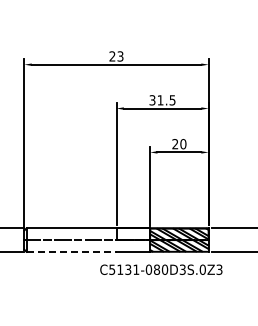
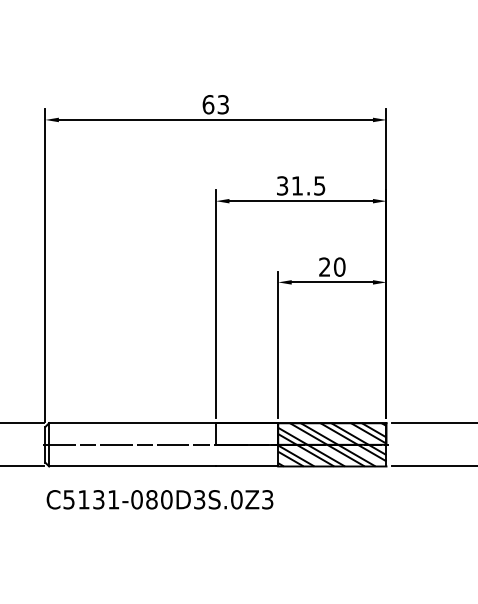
text: (112, 56) -> (208, 104), 23 -> 63
line: (72, 251) -> (134, 465), dashed -> solid
text: (161, 269) -> (160, 499), moved

